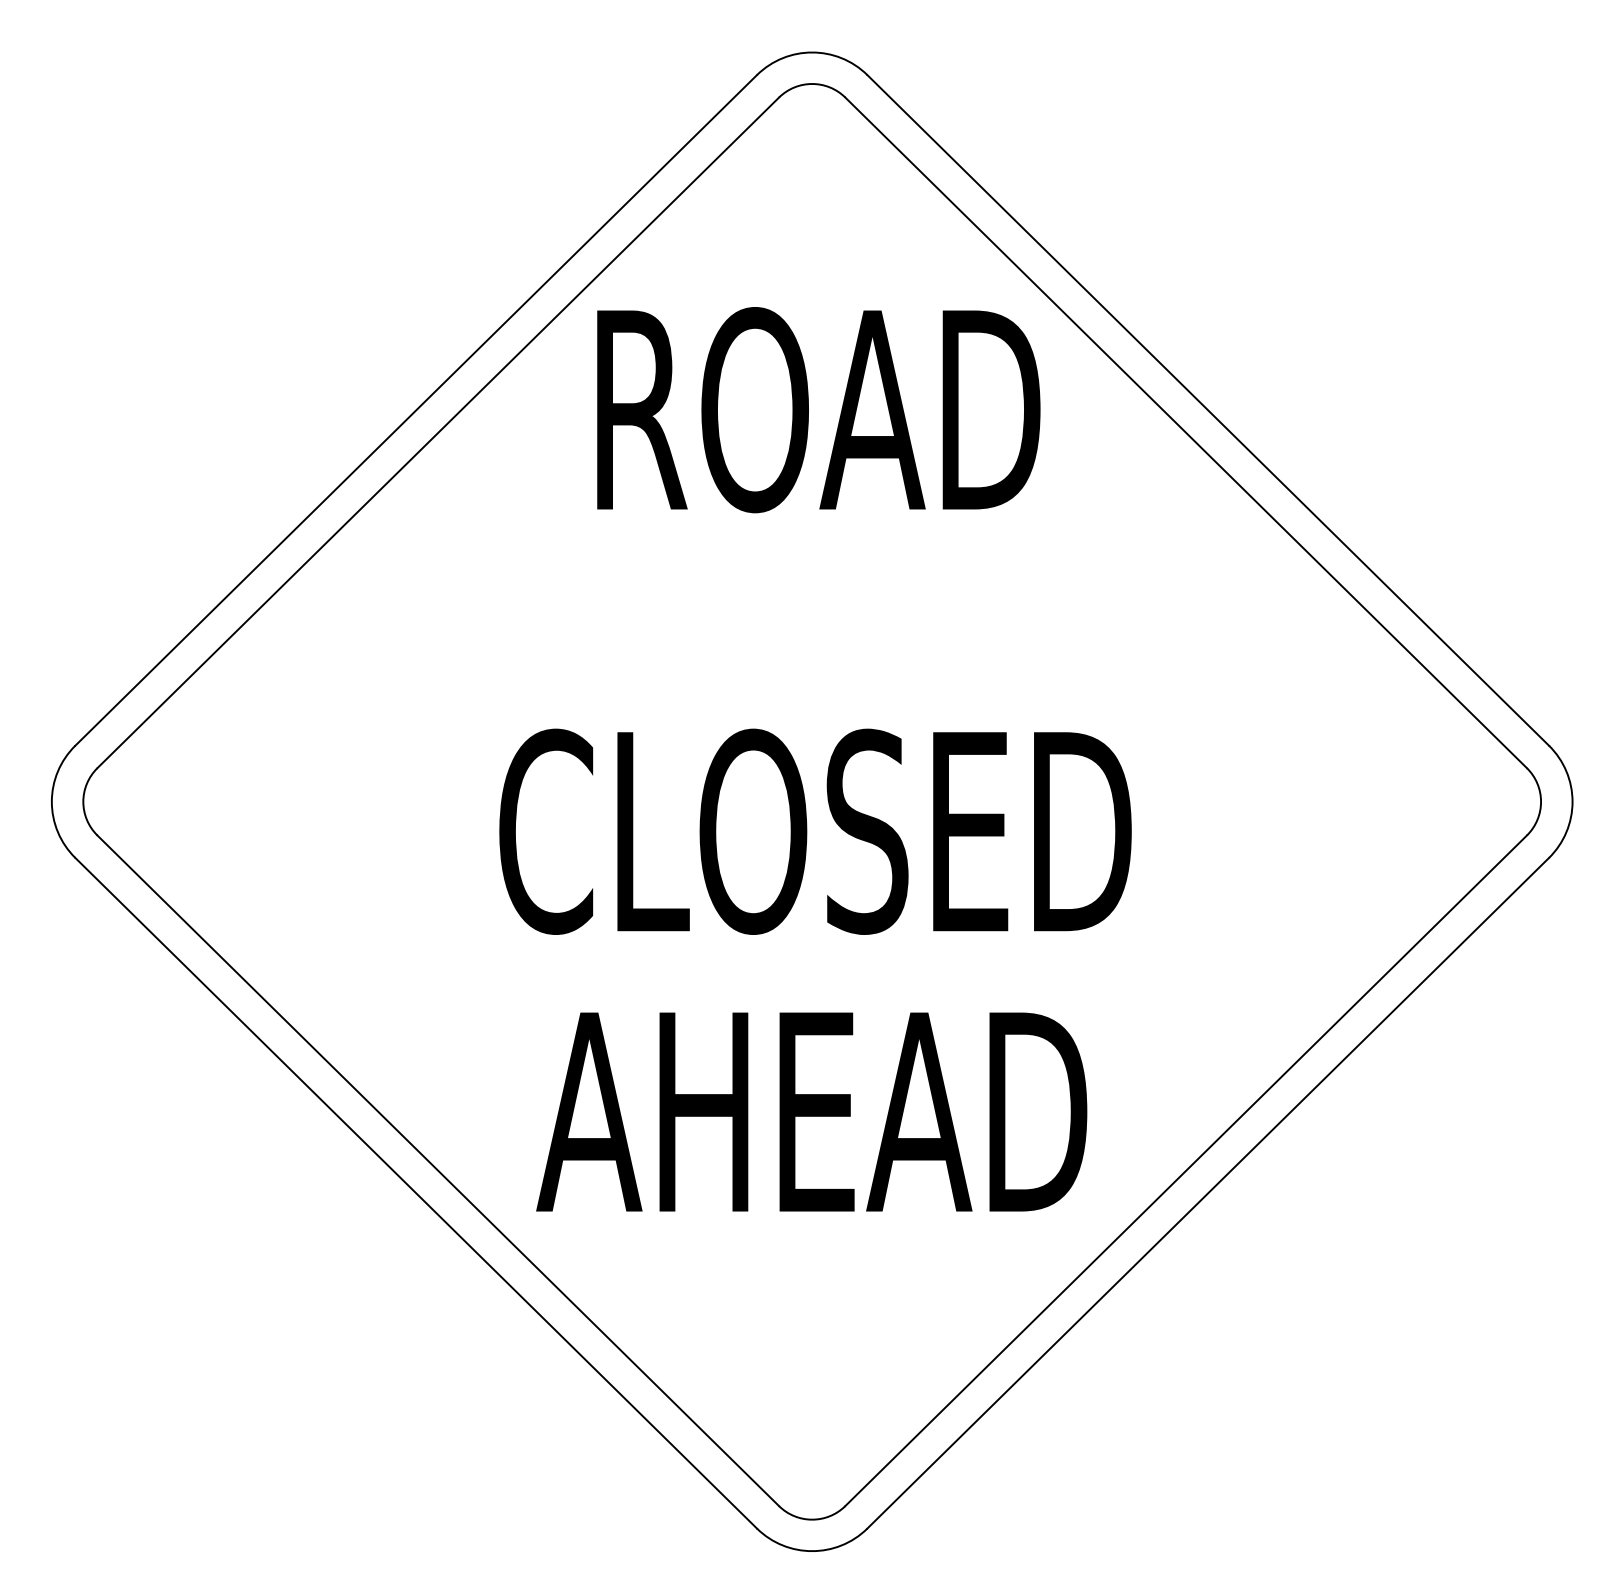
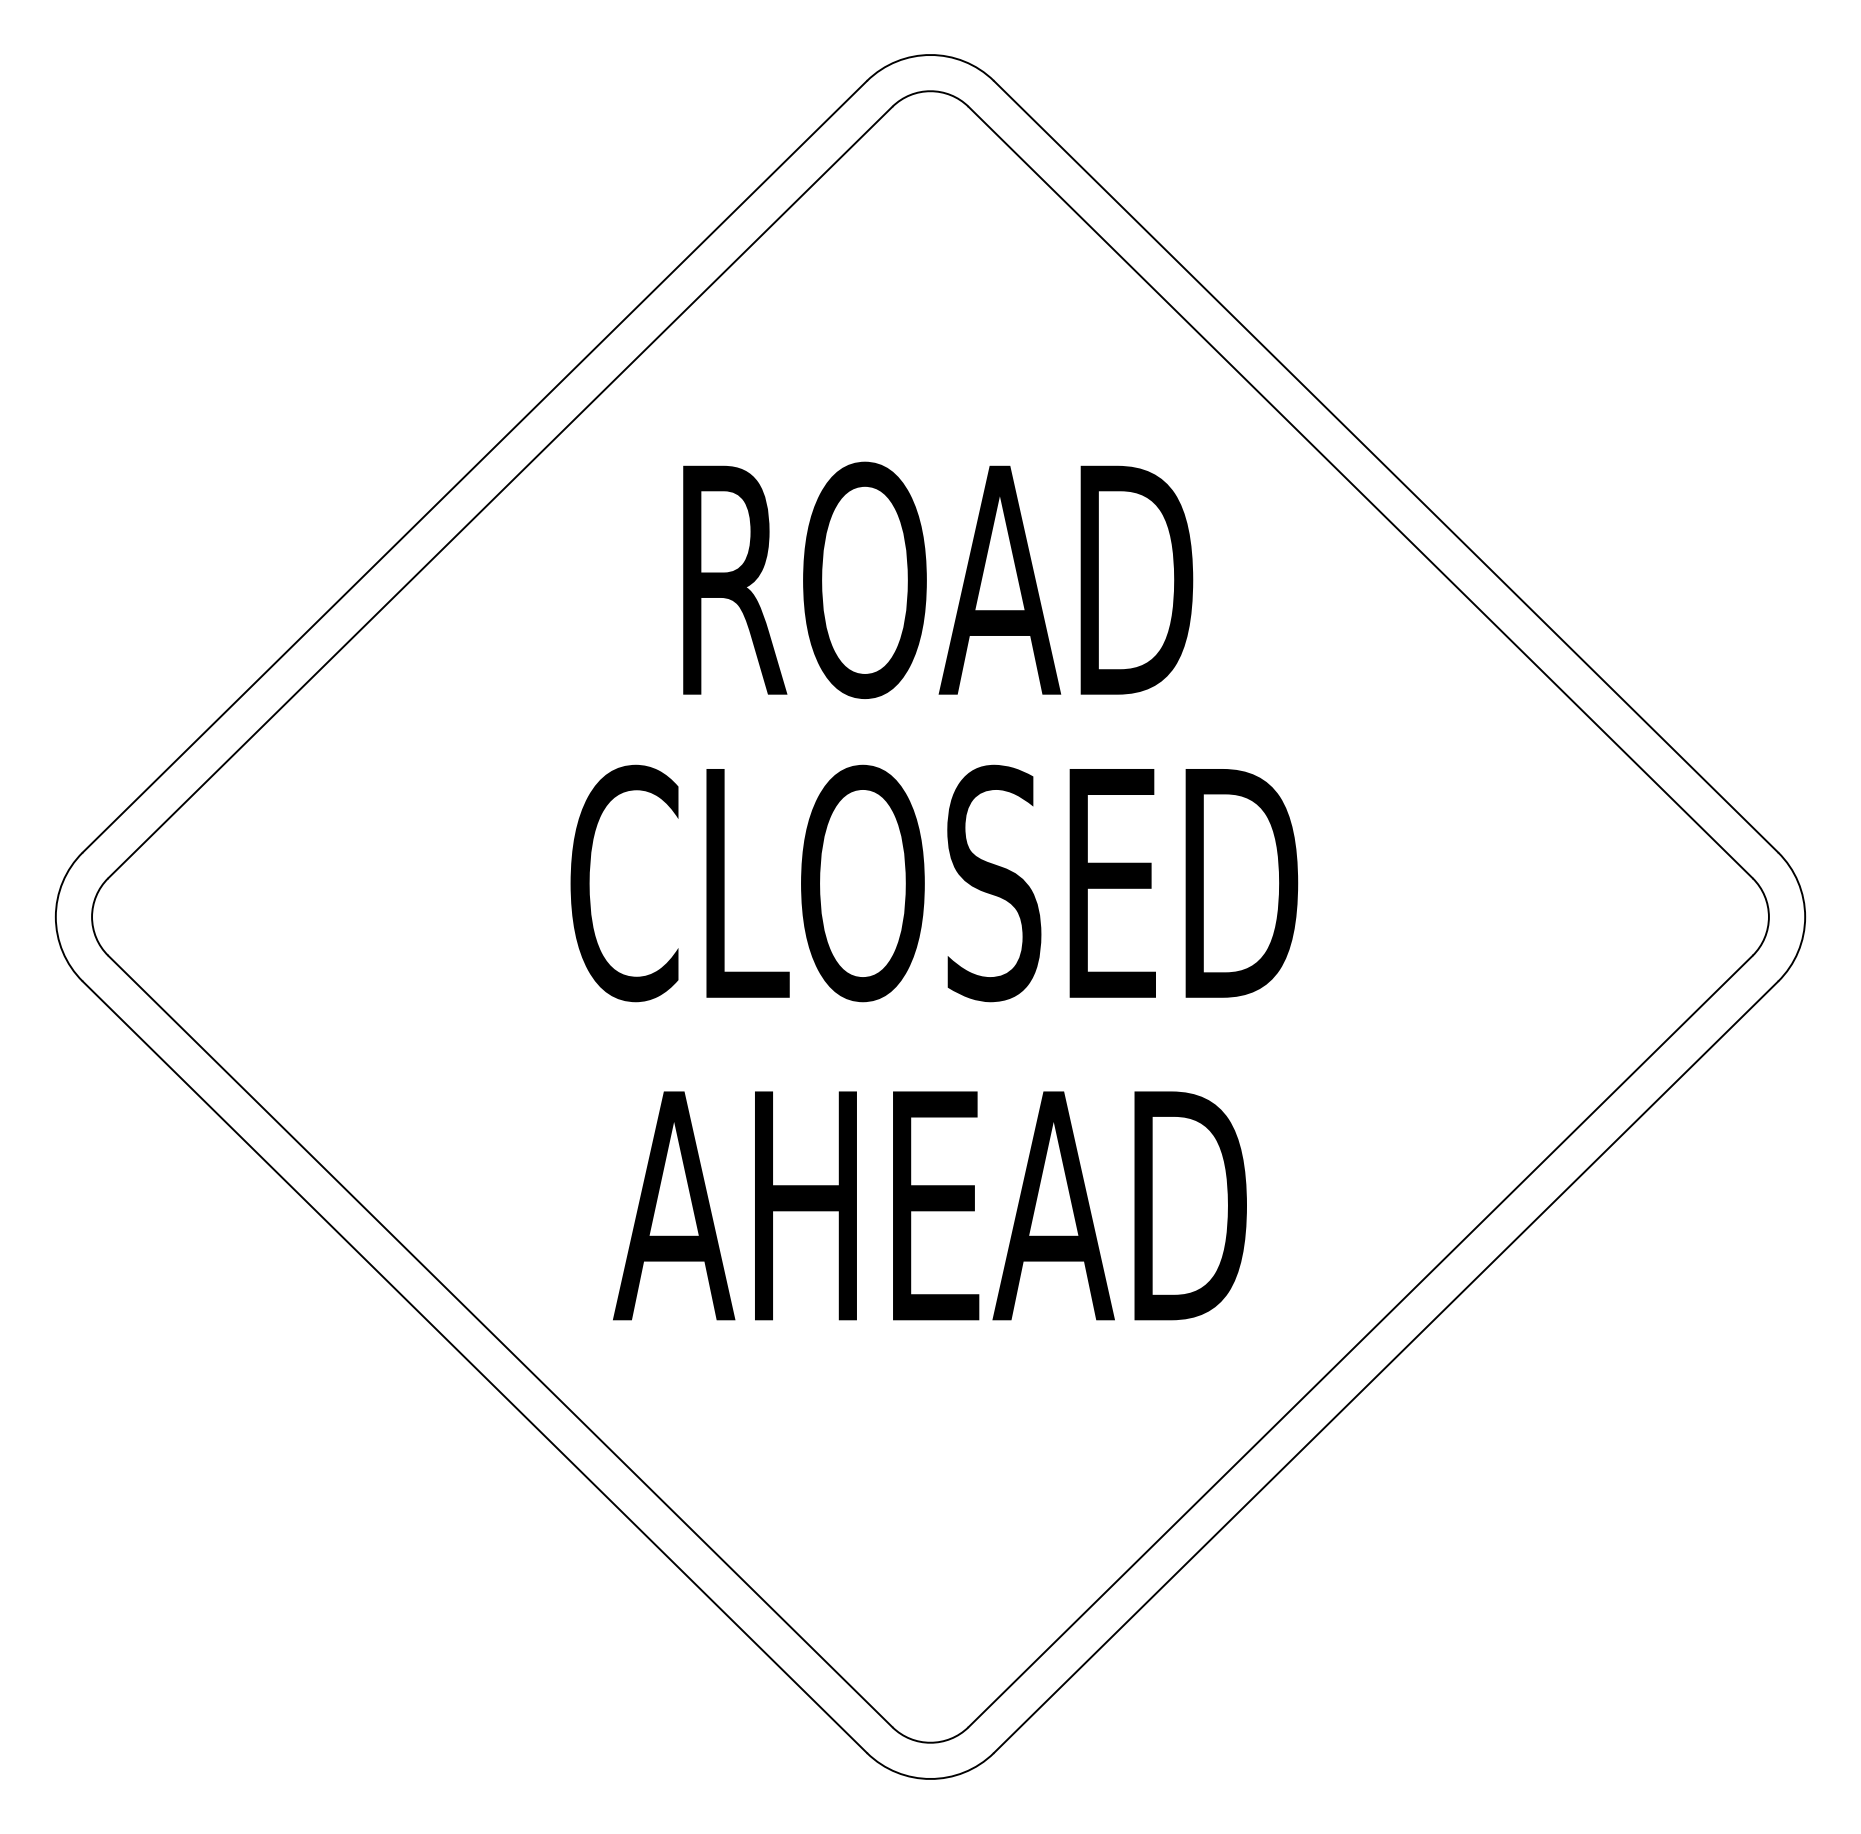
text: (819, 409) -> (938, 579), moved
text: (815, 831) -> (934, 883), moved
text: (811, 1111) -> (929, 1205), moved

